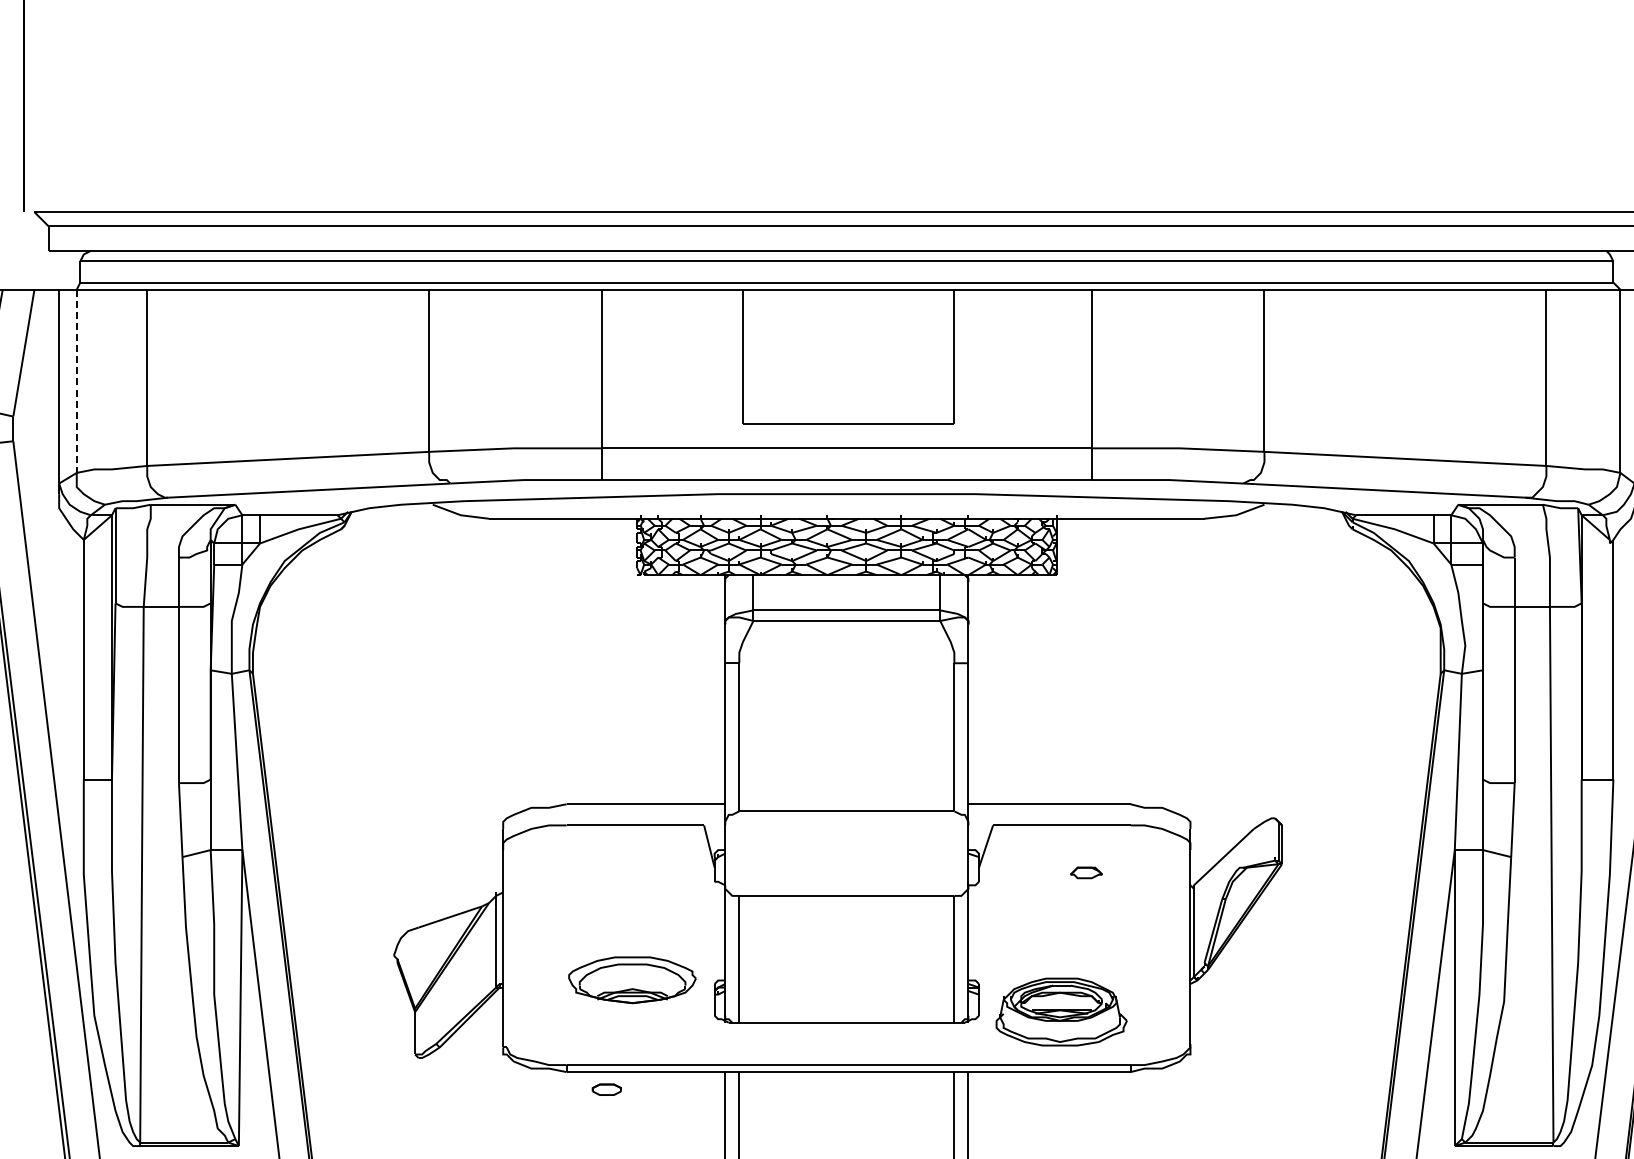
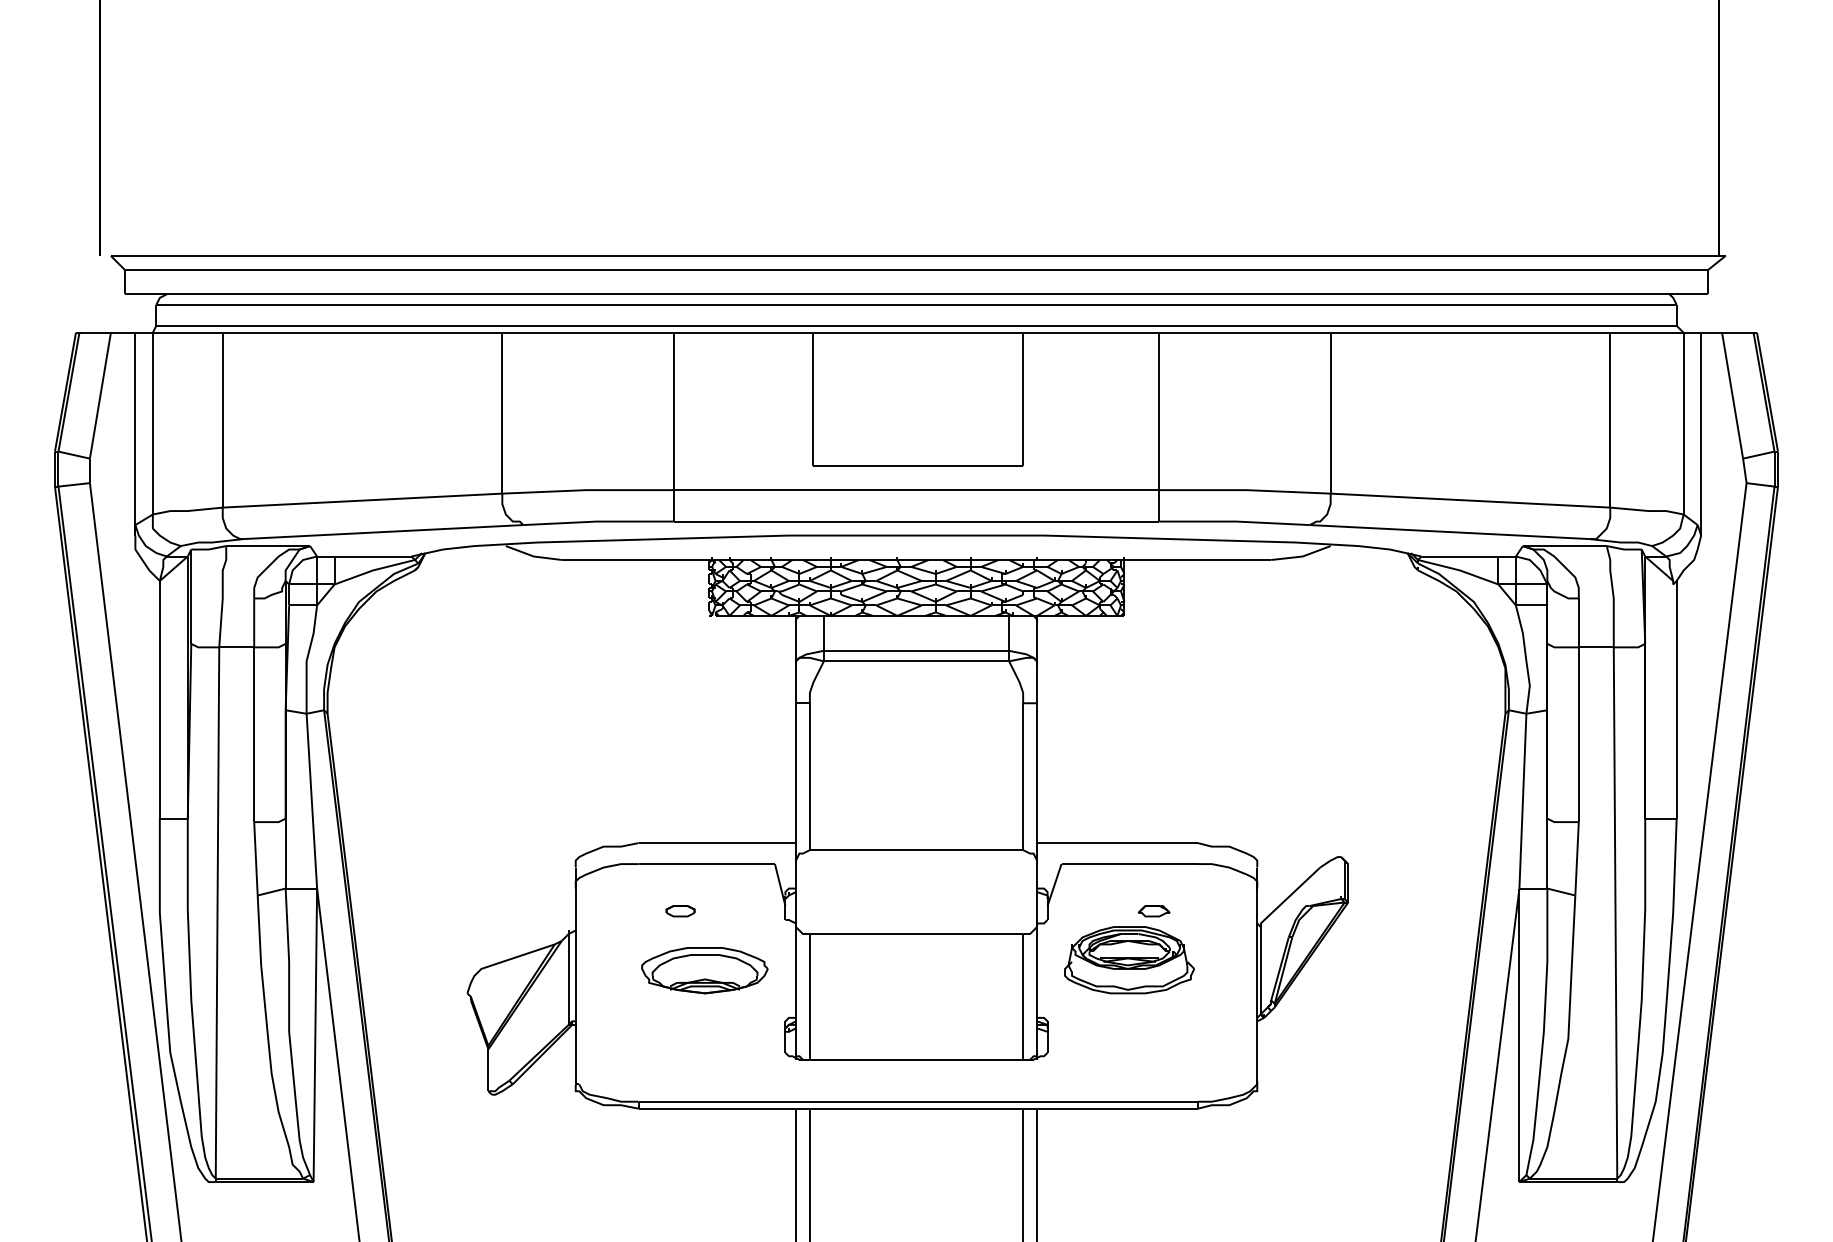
line: (76, 381) -> (152, 423), dashed -> solid
part: (632, 980) -> (704, 970), moved
part: (1061, 1012) -> (1129, 960), moved
part: (606, 1090) -> (680, 911), moved

